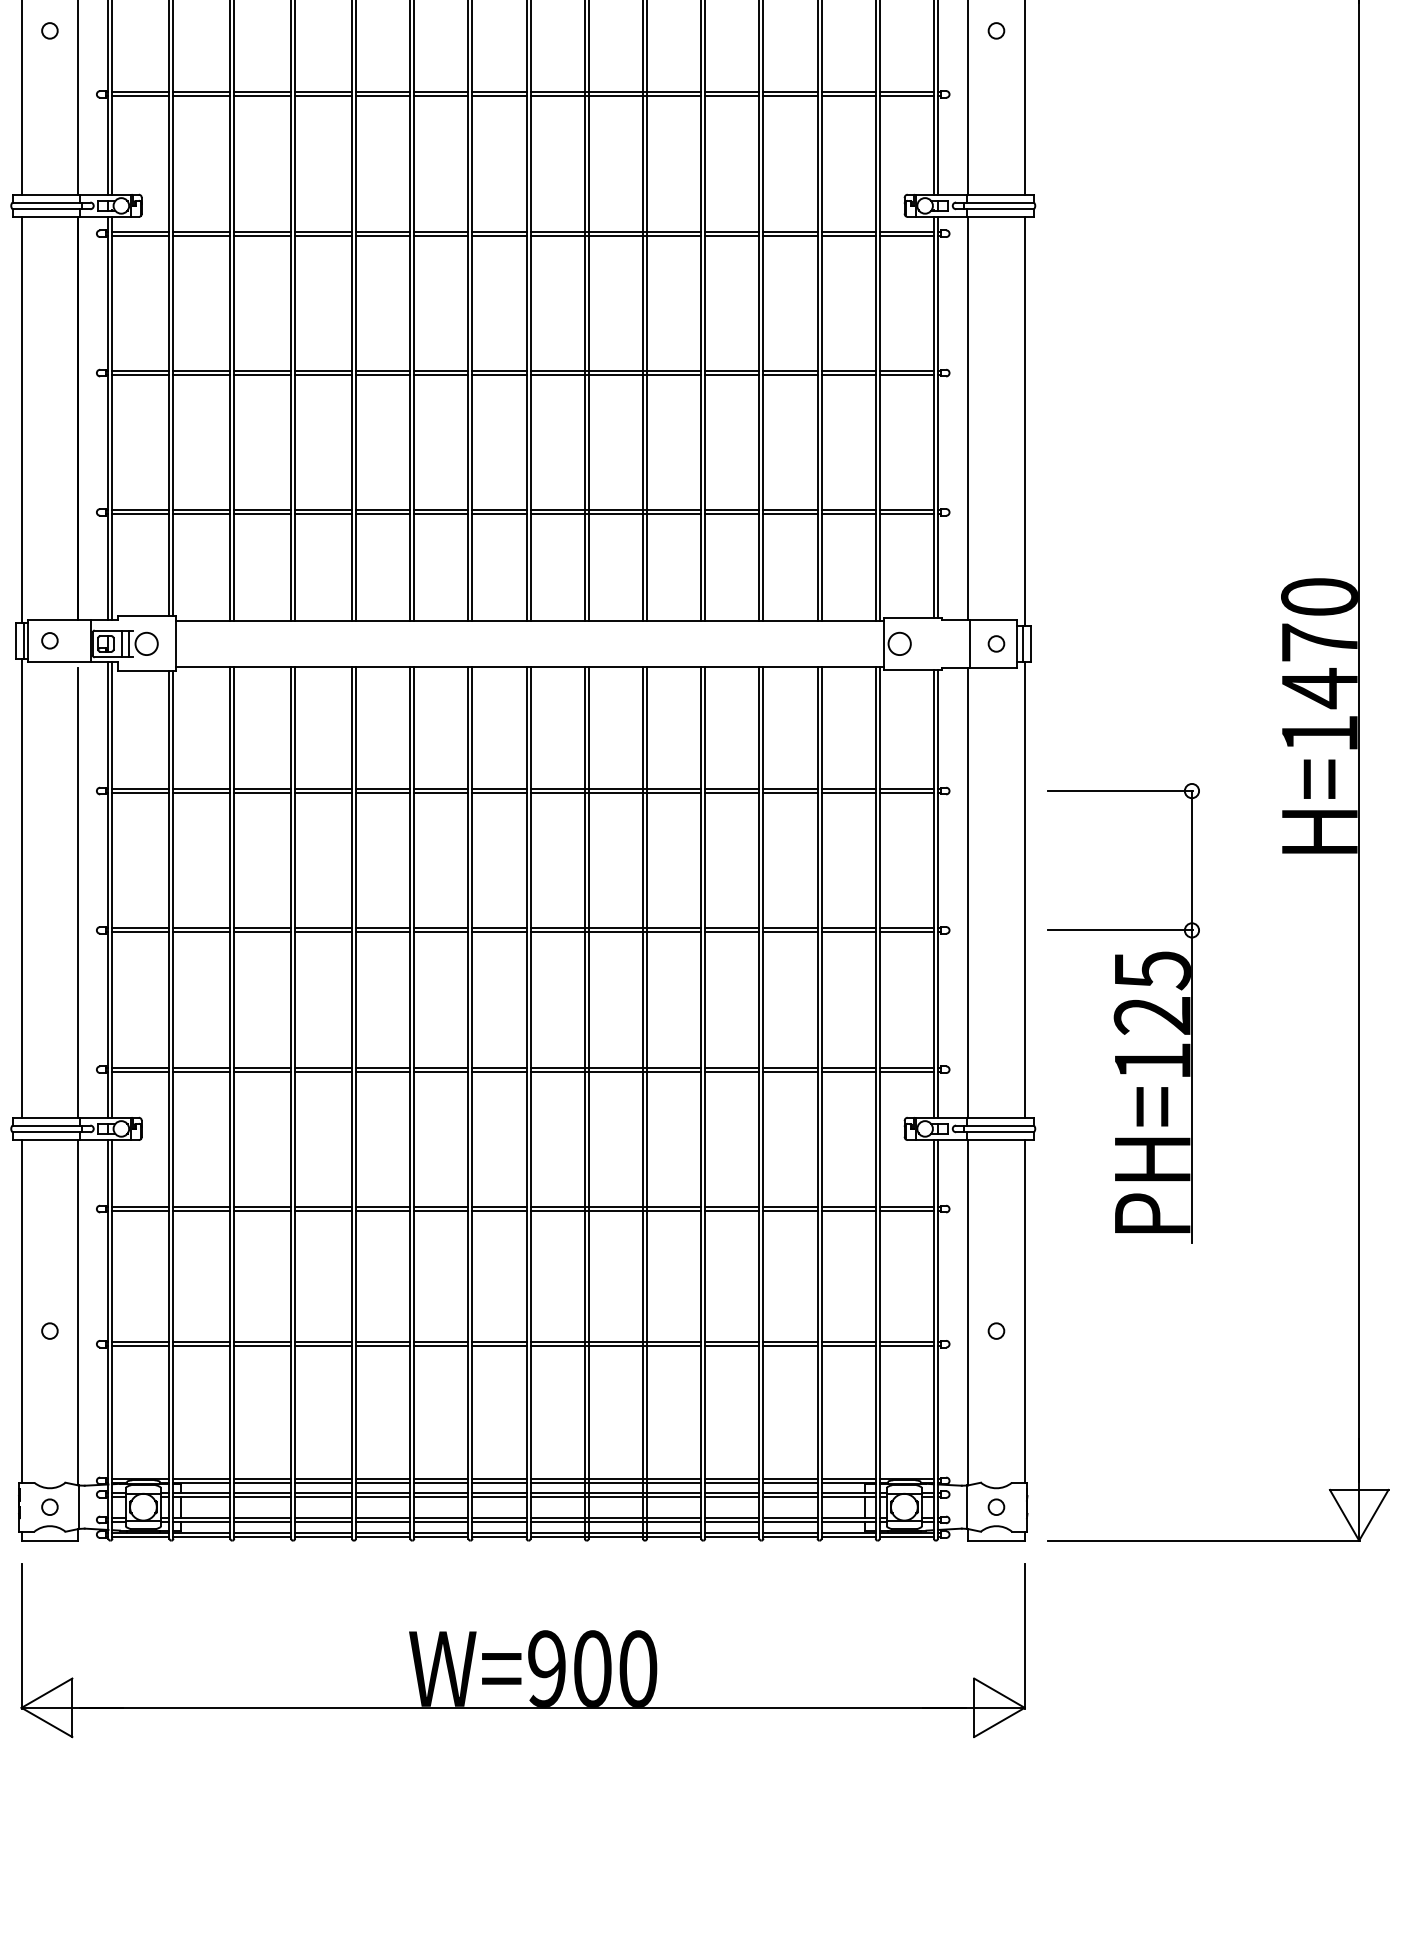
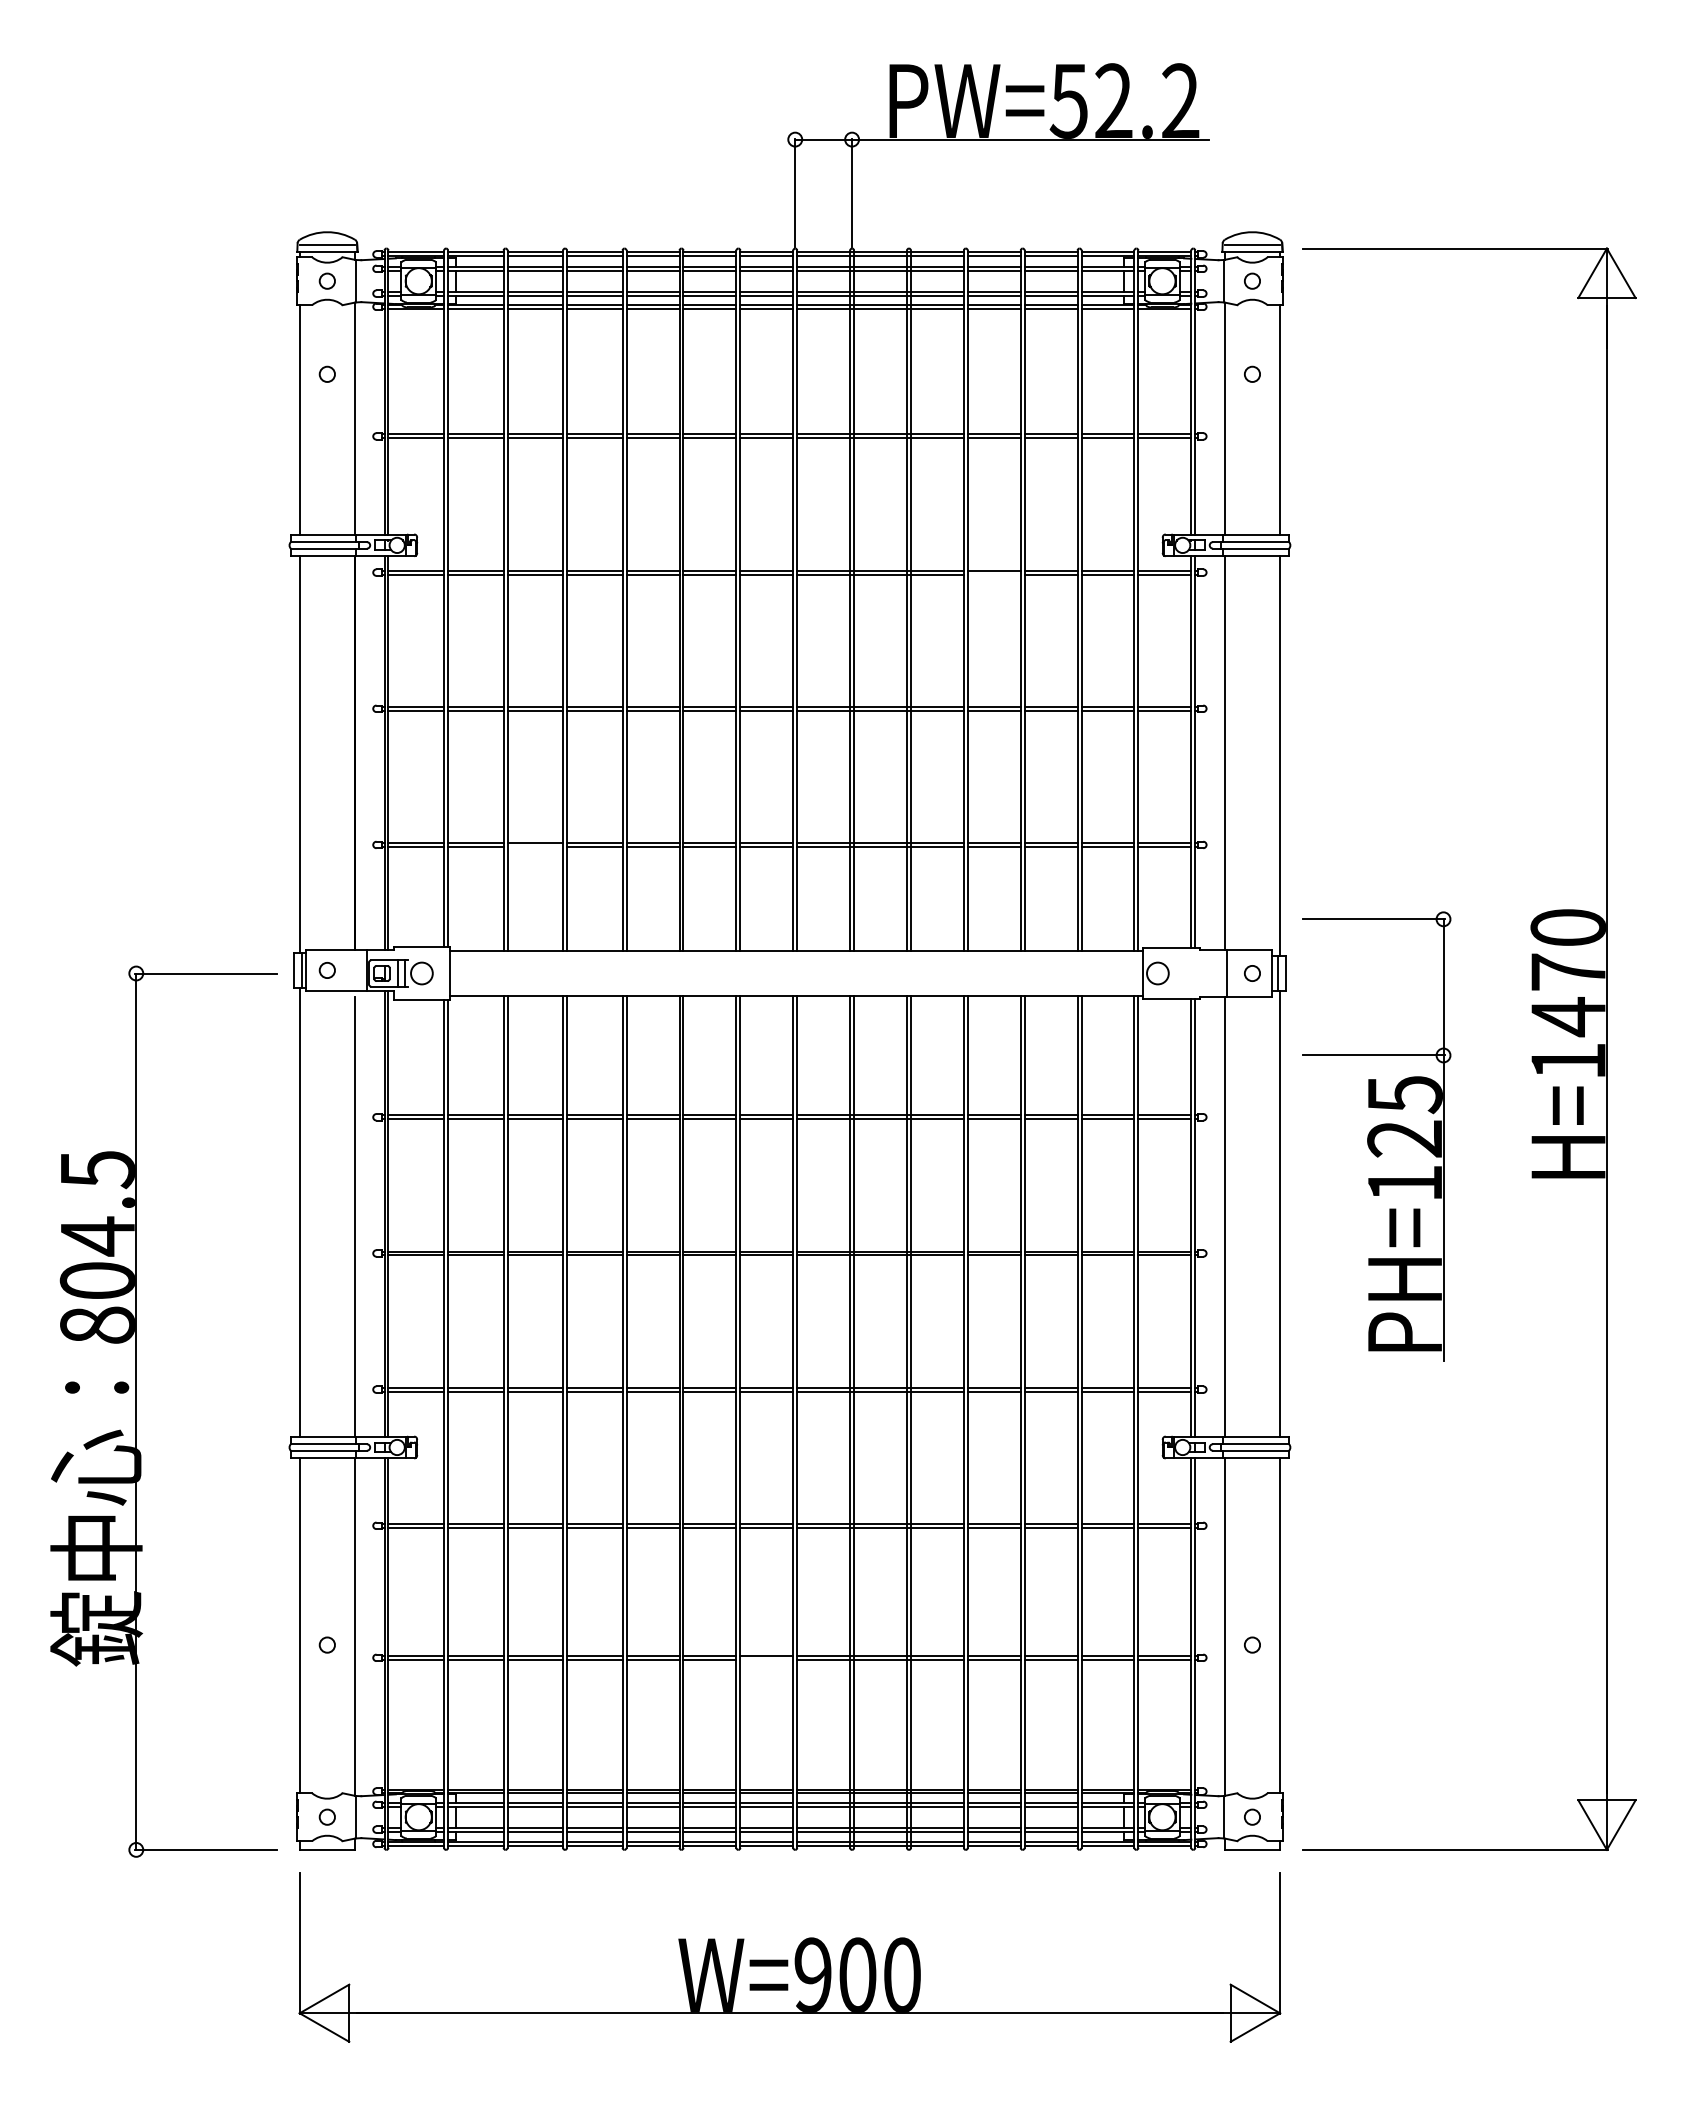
line: (731, 235) -> (993, 574), removed
line: (262, 513) -> (535, 846), removed
part: (1123, 1013) -> (1376, 1136), moved
line: (499, 1345) -> (766, 1659), removed

